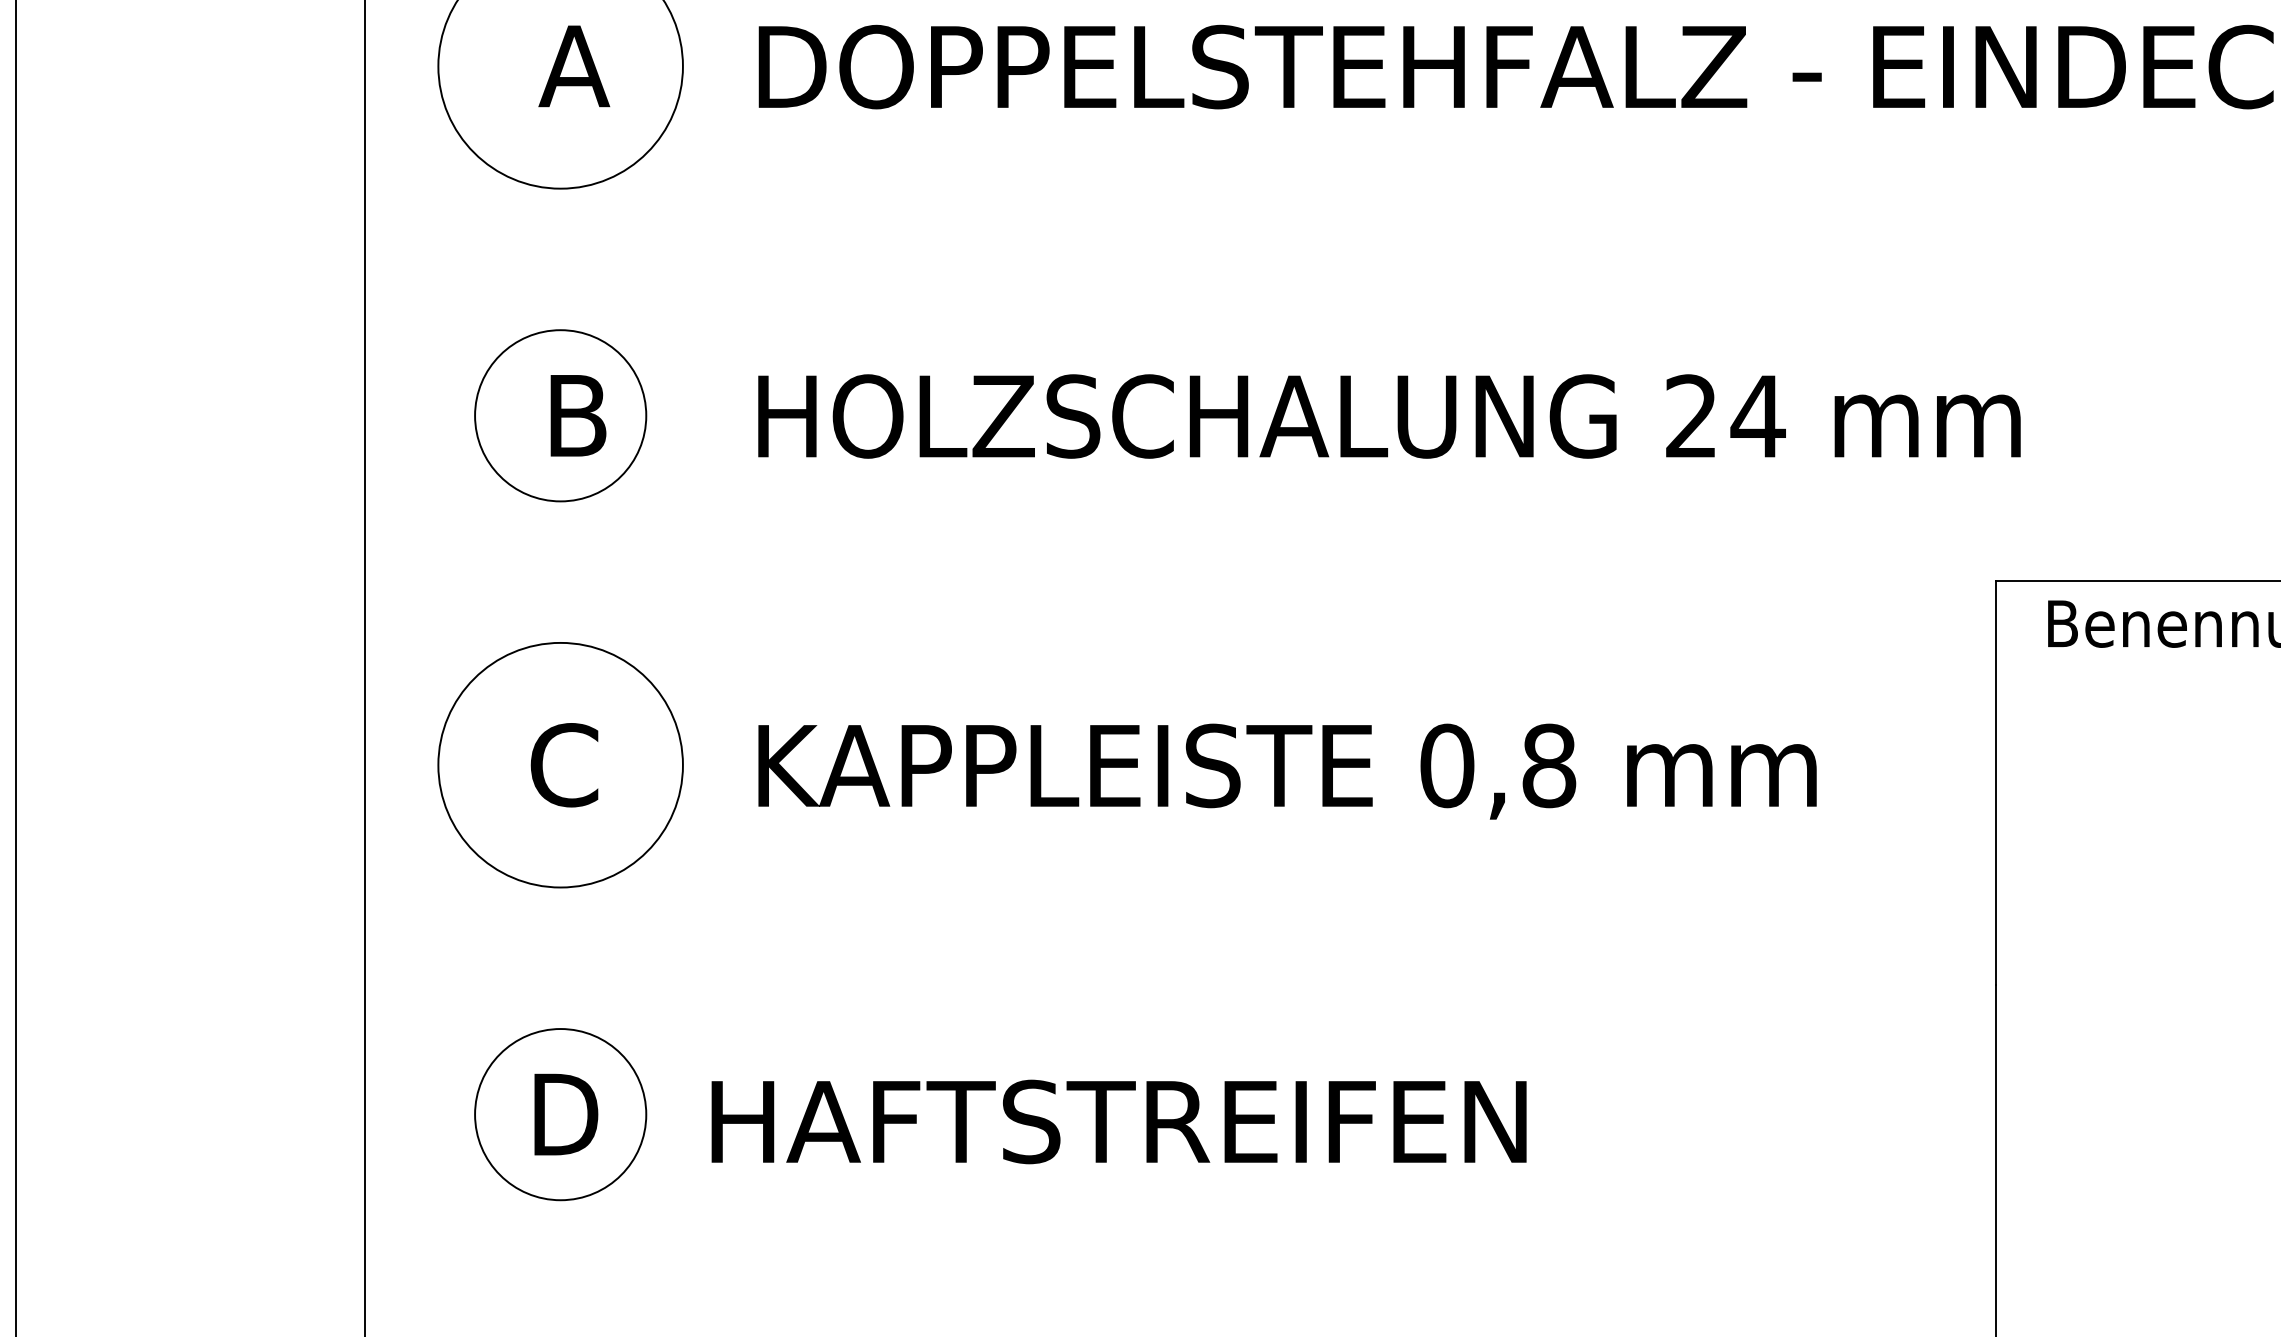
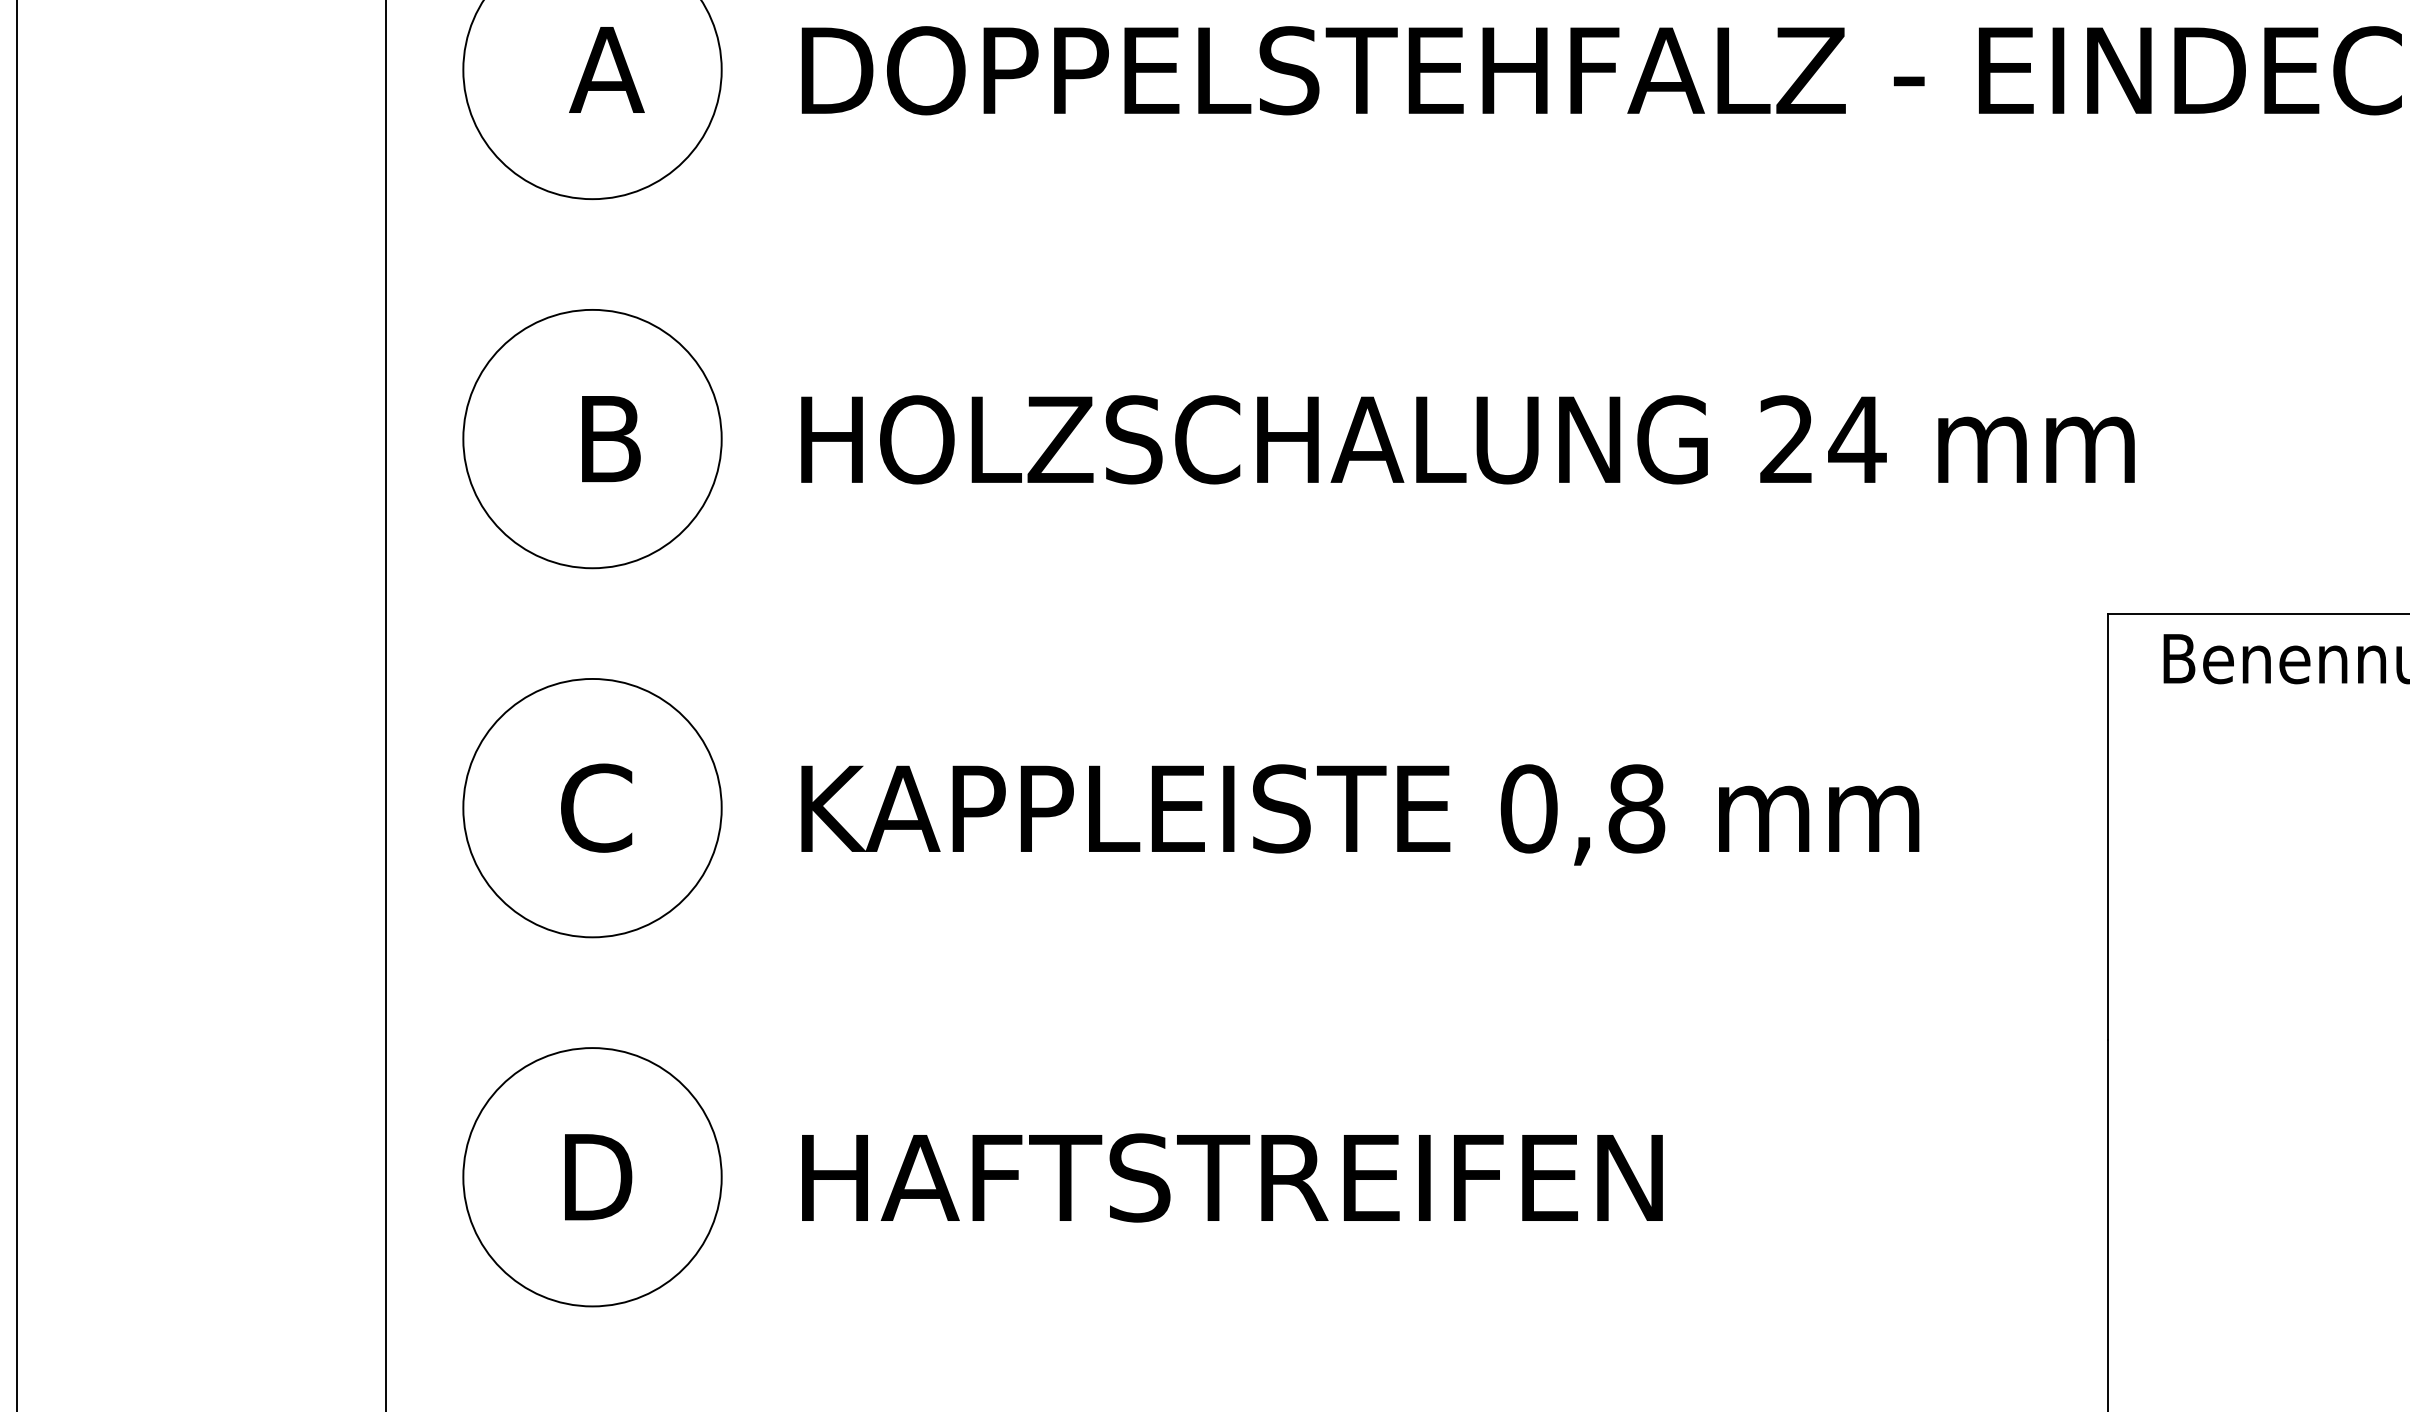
circle: (560, 415) -> (592, 438), size x1.43
circle: (560, 1114) -> (592, 1177), size x1.43
text: (1119, 1121) -> (1232, 1177), moved

